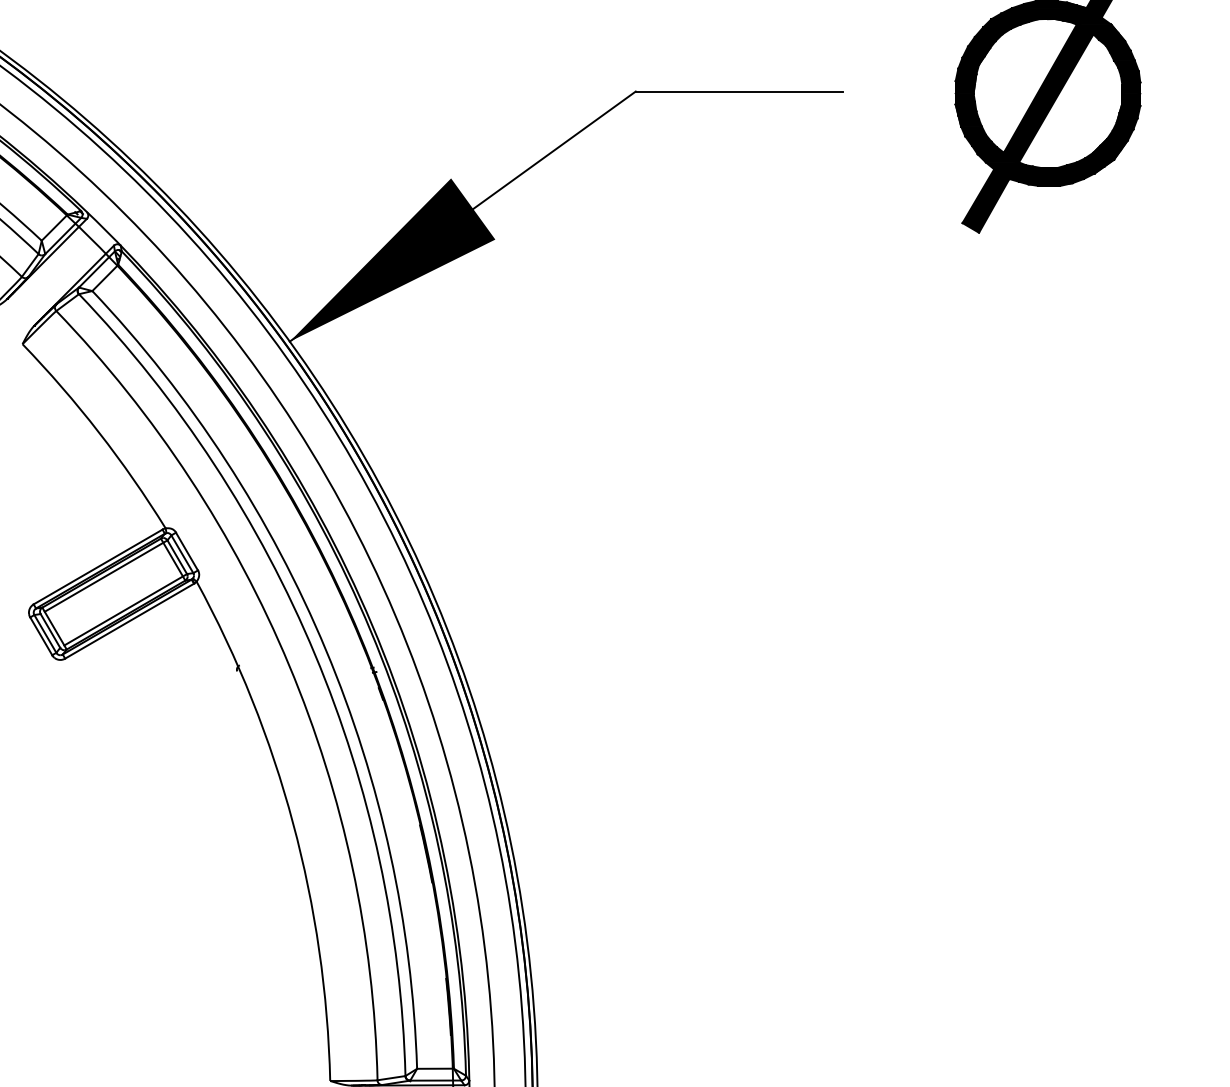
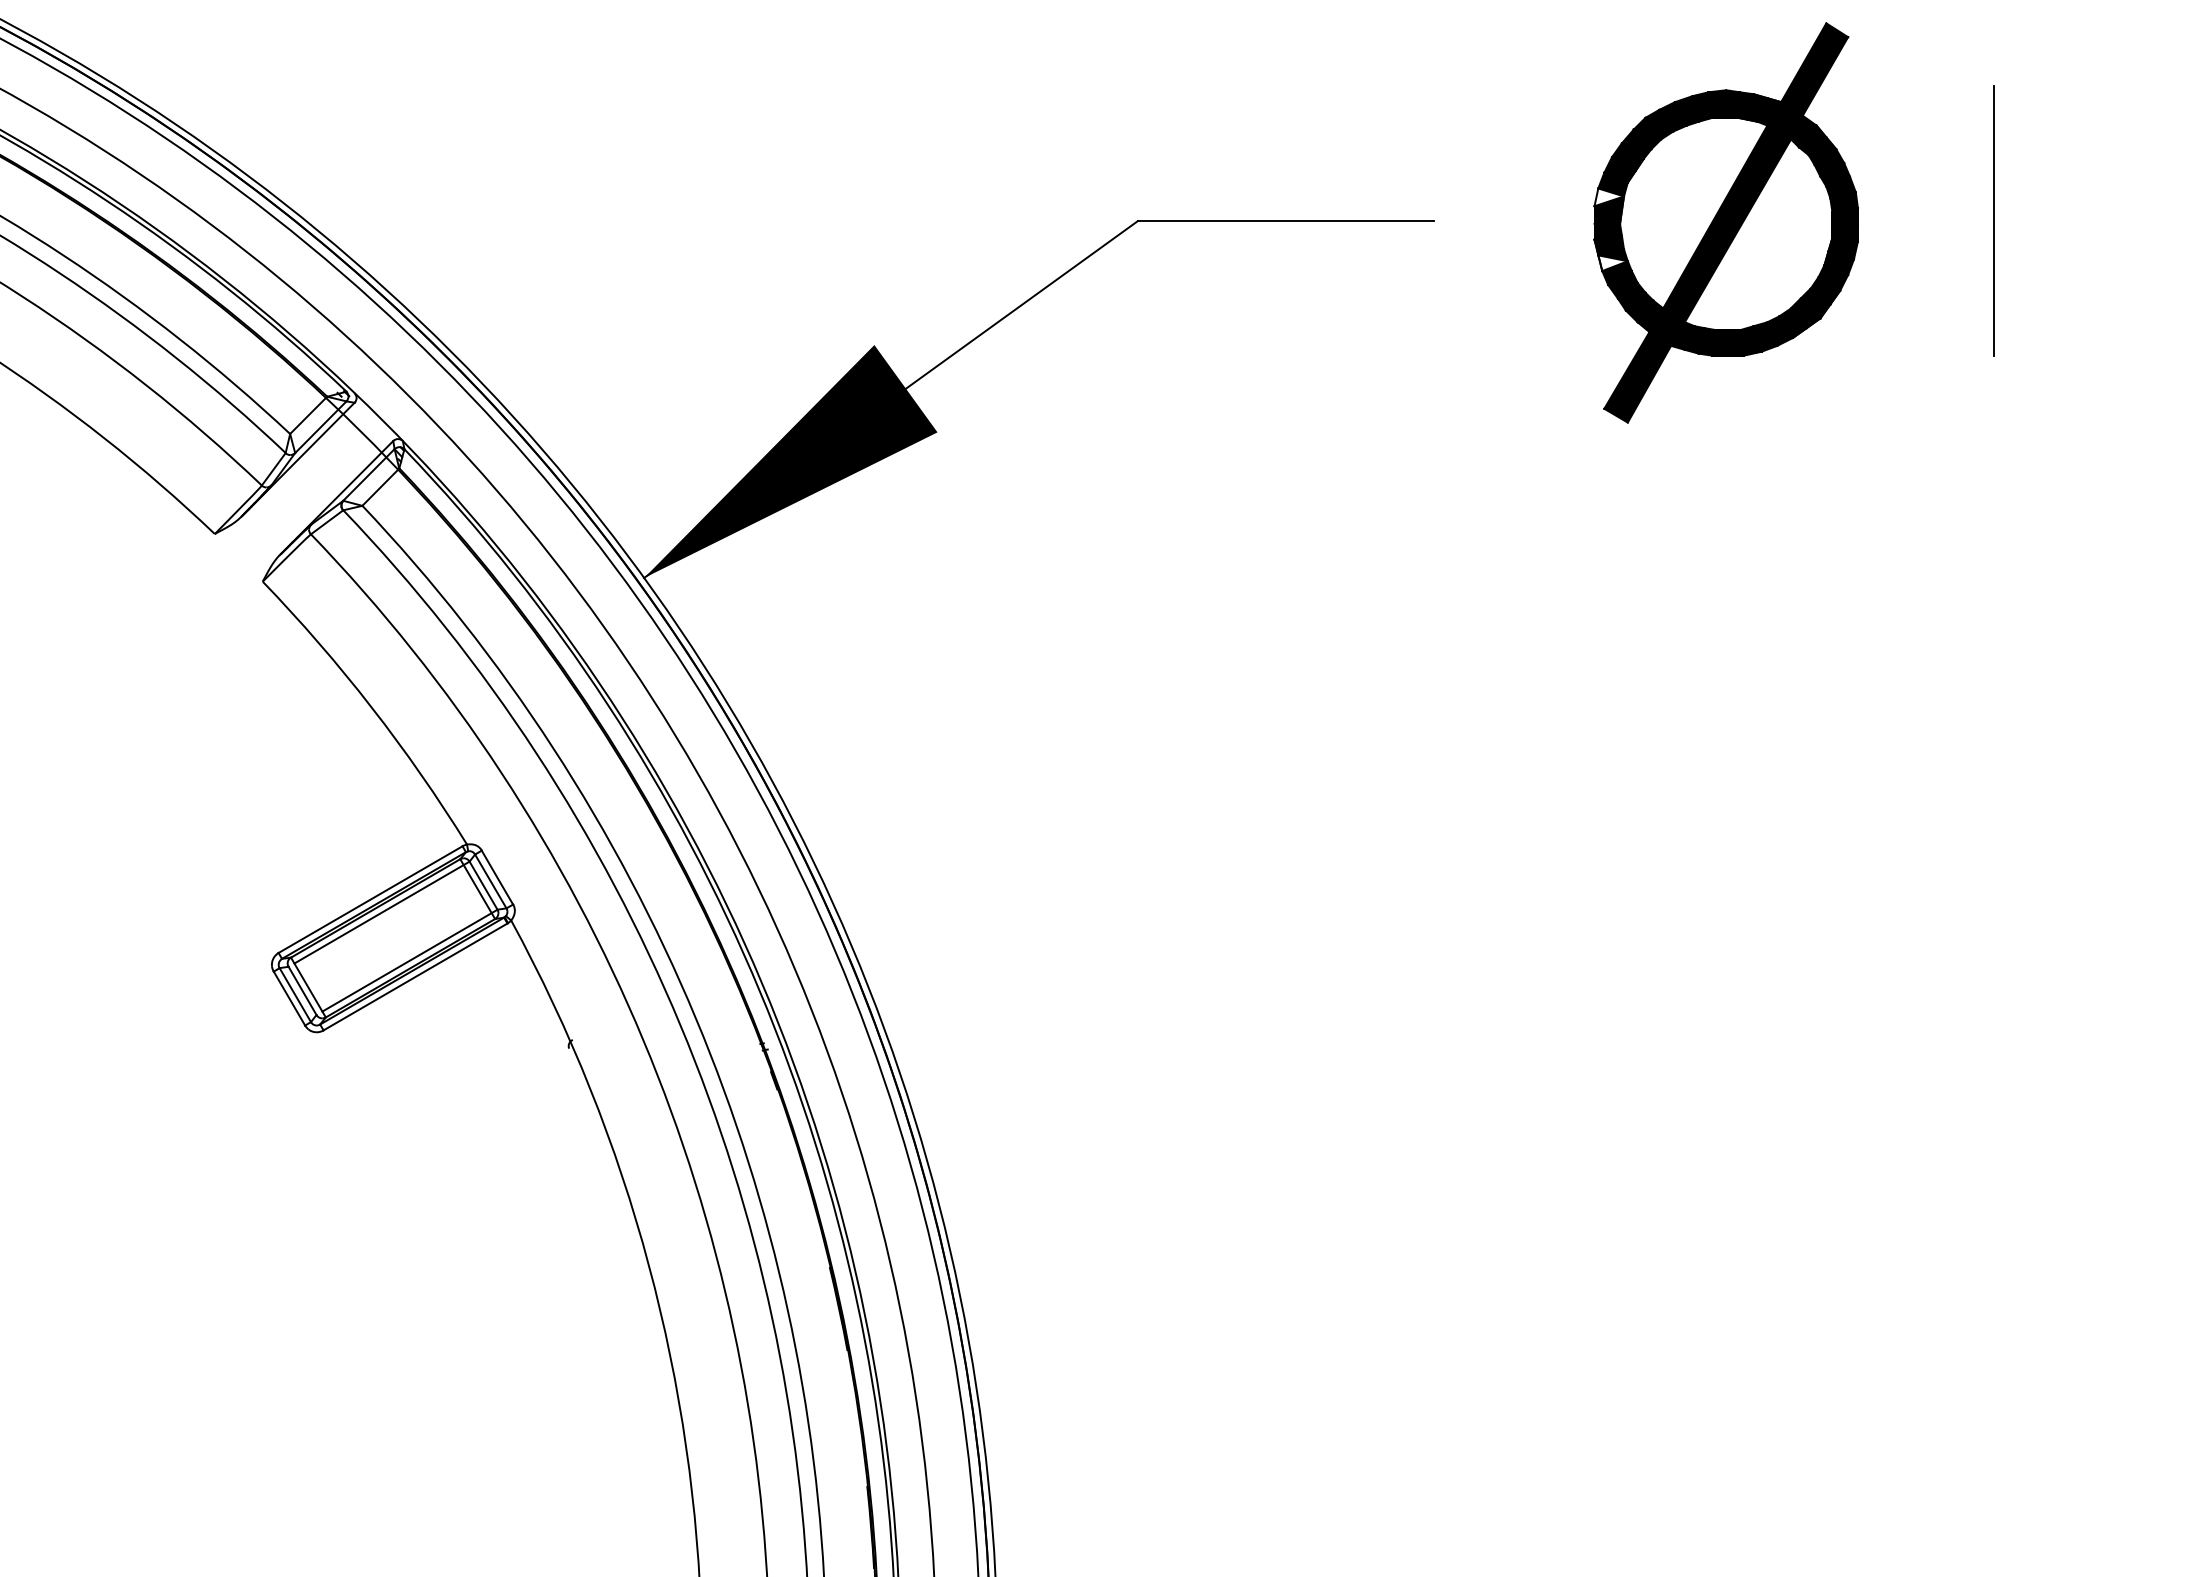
fill: (966, 75) -> (1609, 197), removed
fill: (968, 121) -> (1612, 263), removed

